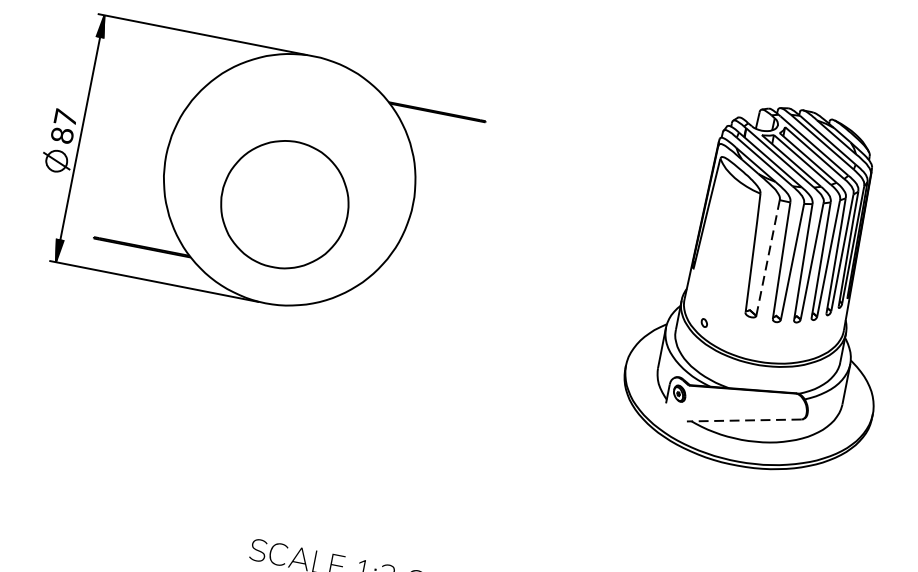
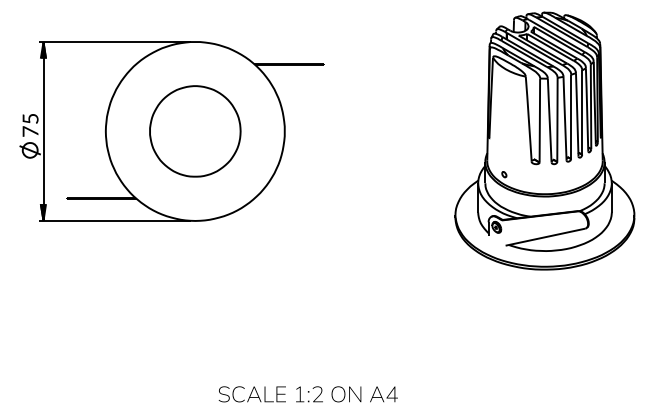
text: (64, 125) -> (30, 124), 87 -> 75
part: (285, 204) -> (195, 131), moved
line: (767, 257) -> (539, 120), dashed -> solid
line: (744, 420) -> (545, 237), dashed -> solid

